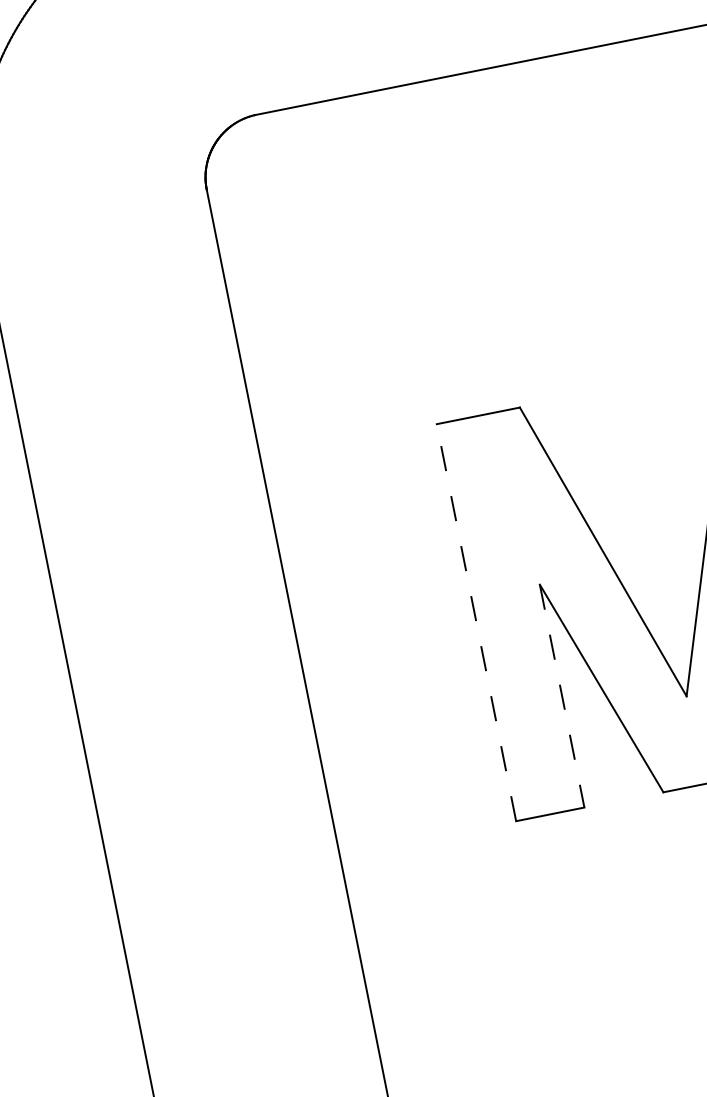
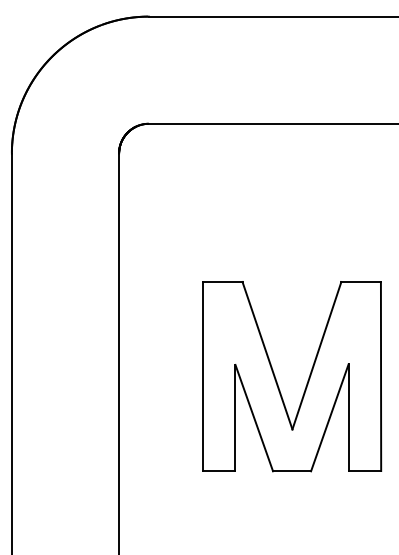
line: (475, 622) -> (202, 376), dashed -> solid
line: (562, 697) -> (235, 418), dashed -> solid

